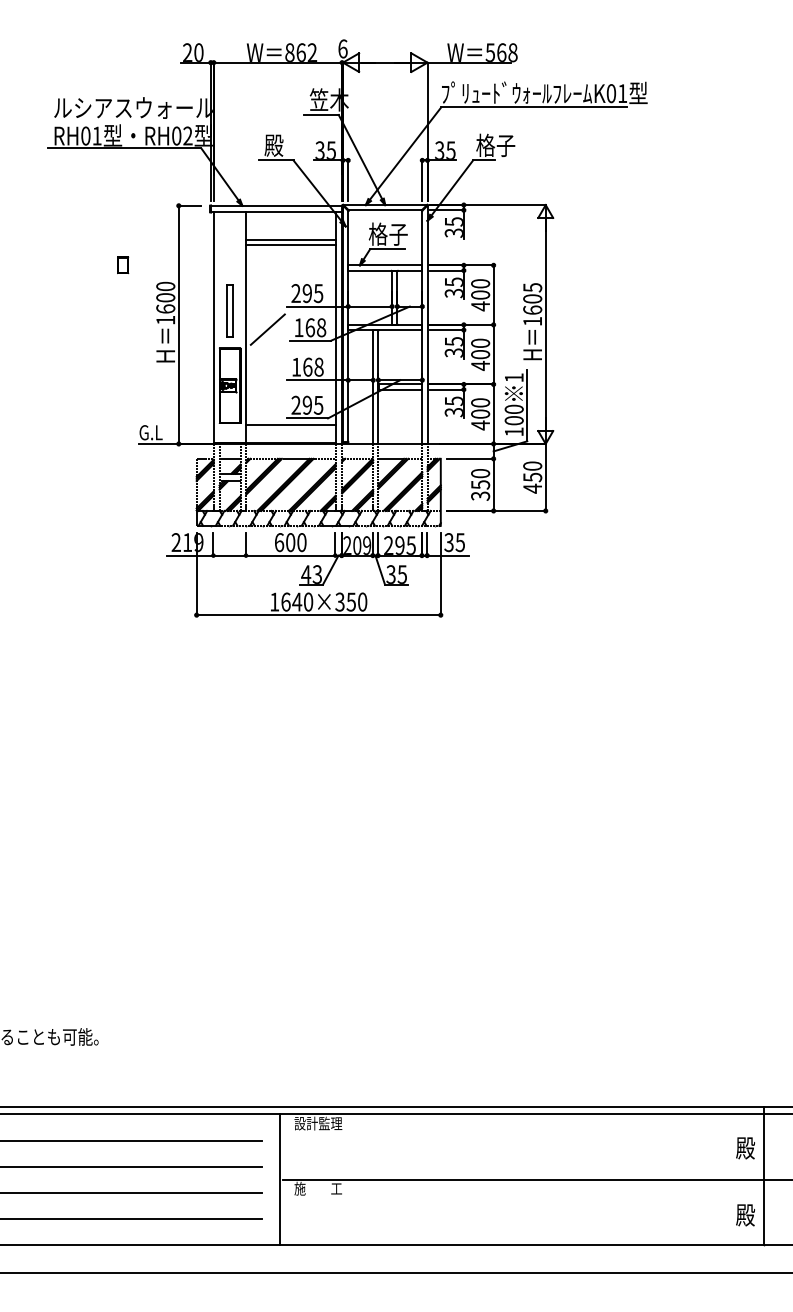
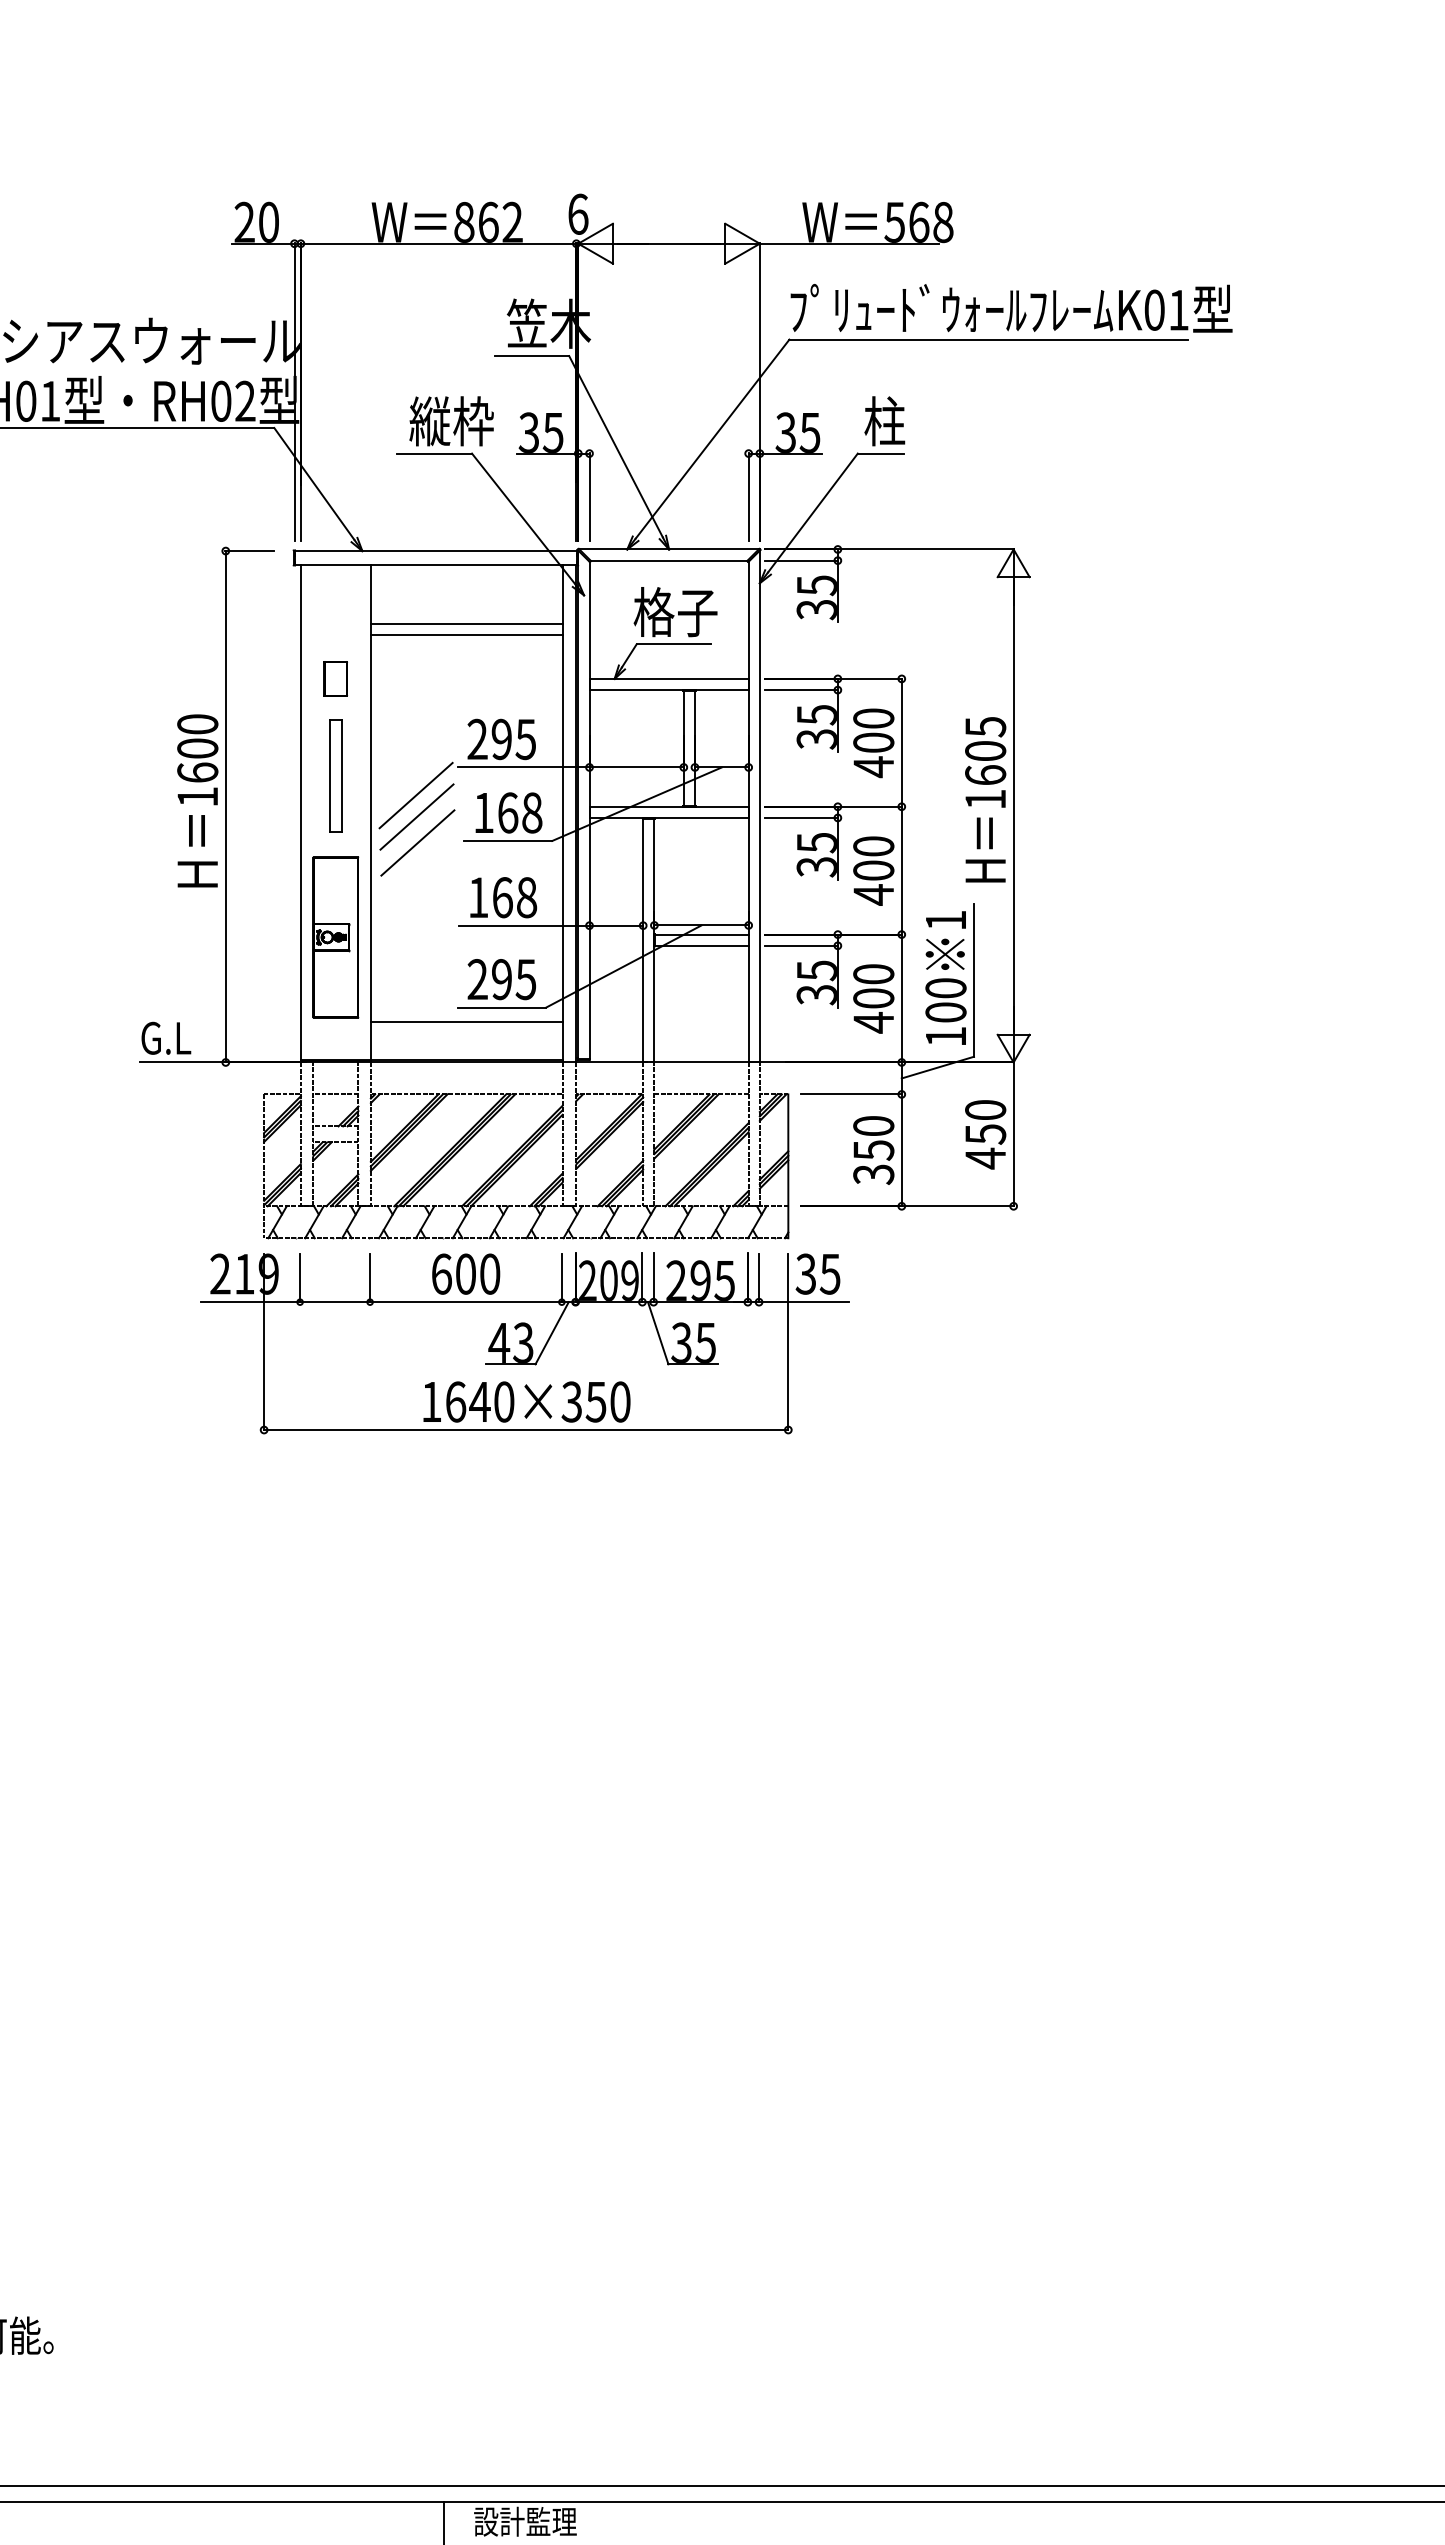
text: (283, 144) -> (450, 419), 殿 -> 縦枠
text: (496, 145) -> (907, 421), 格子 -> 柱
part: (123, 264) -> (336, 677), moved
line: (267, 319) -> (416, 795), added
line: (268, 341) -> (418, 842), added

